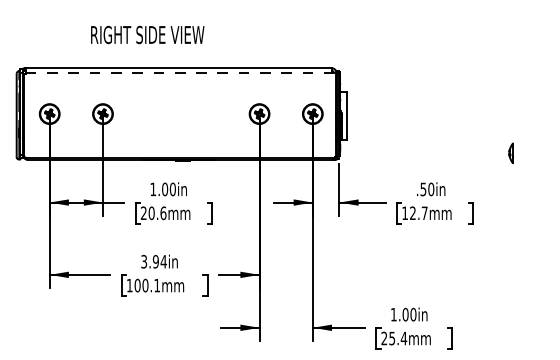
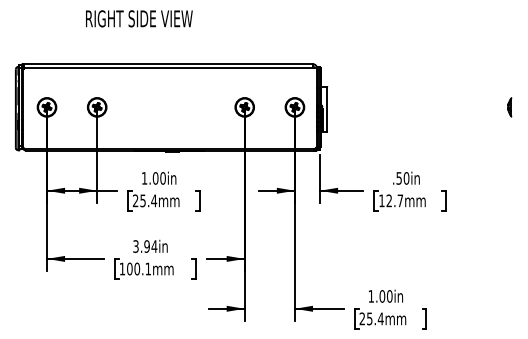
text: (147, 34) -> (139, 18), moved
line: (179, 72) -> (169, 68), dashed -> solid
part: (510, 153) -> (509, 107), moved
text: (157, 212) -> (148, 200), 20.6mm -> 25.4mm

